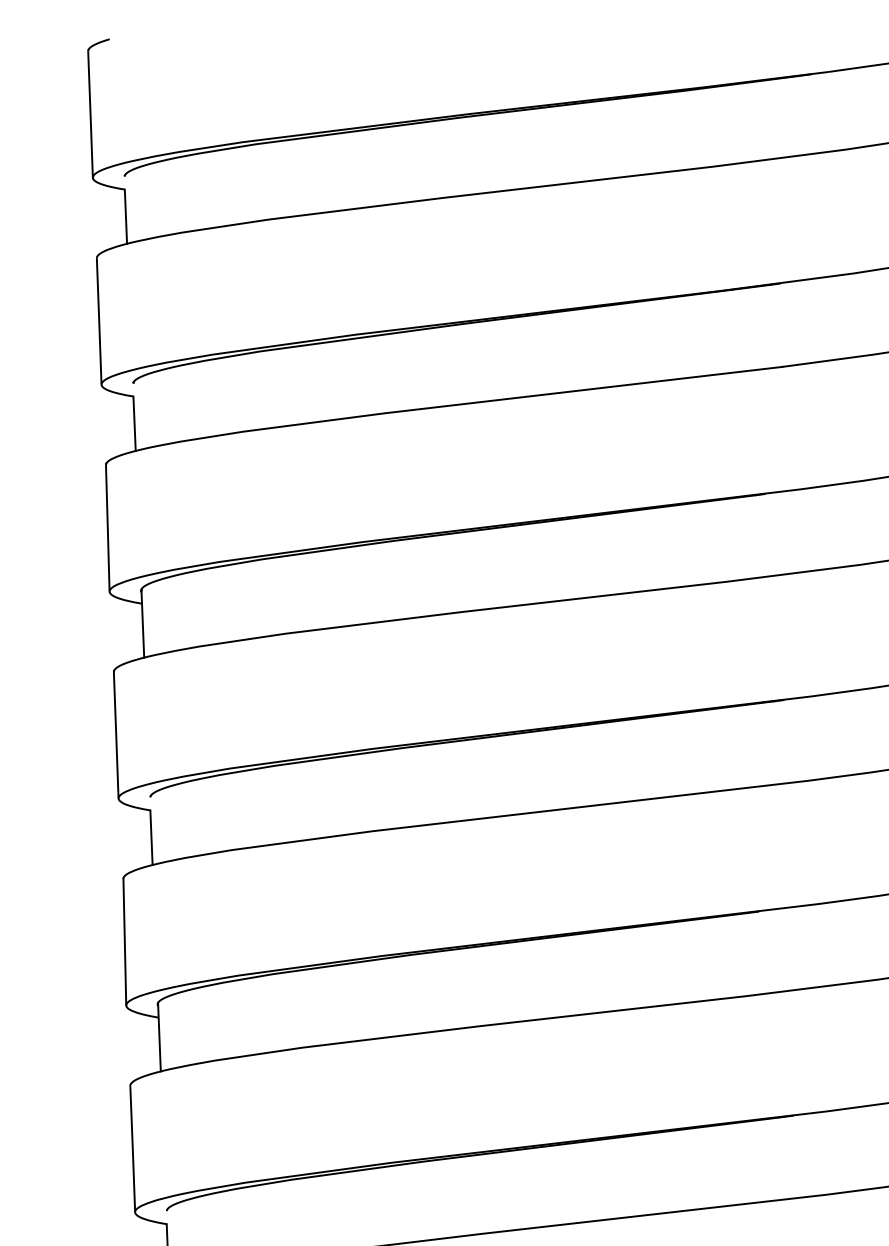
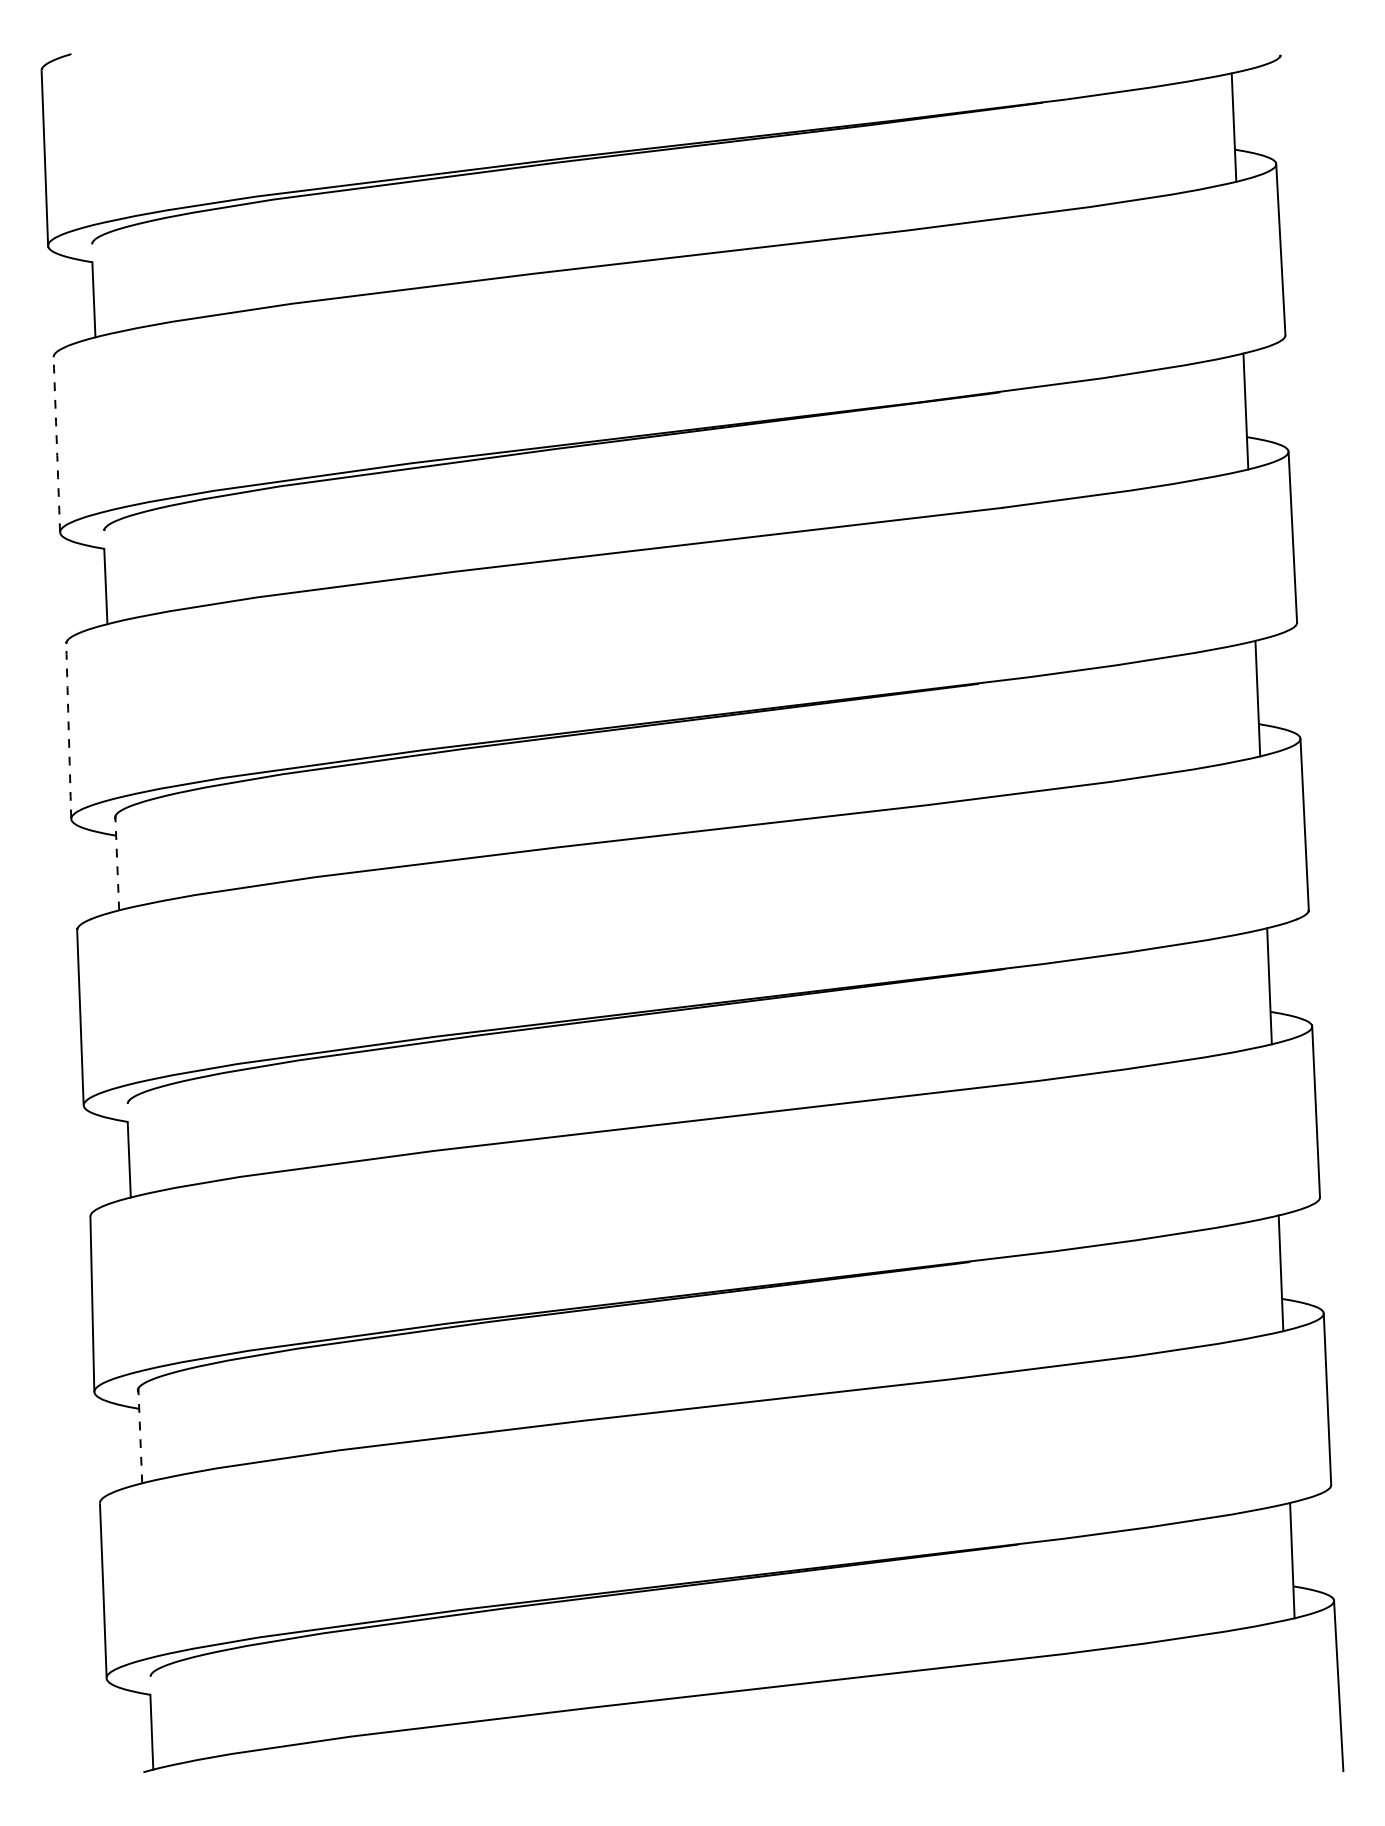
arc: (98, 321) -> (56, 444), solid -> dashed
arc: (107, 528) -> (68, 731), solid -> dashed
line: (142, 623) -> (117, 863), solid -> dashed
line: (159, 1036) -> (140, 1435), solid -> dashed

